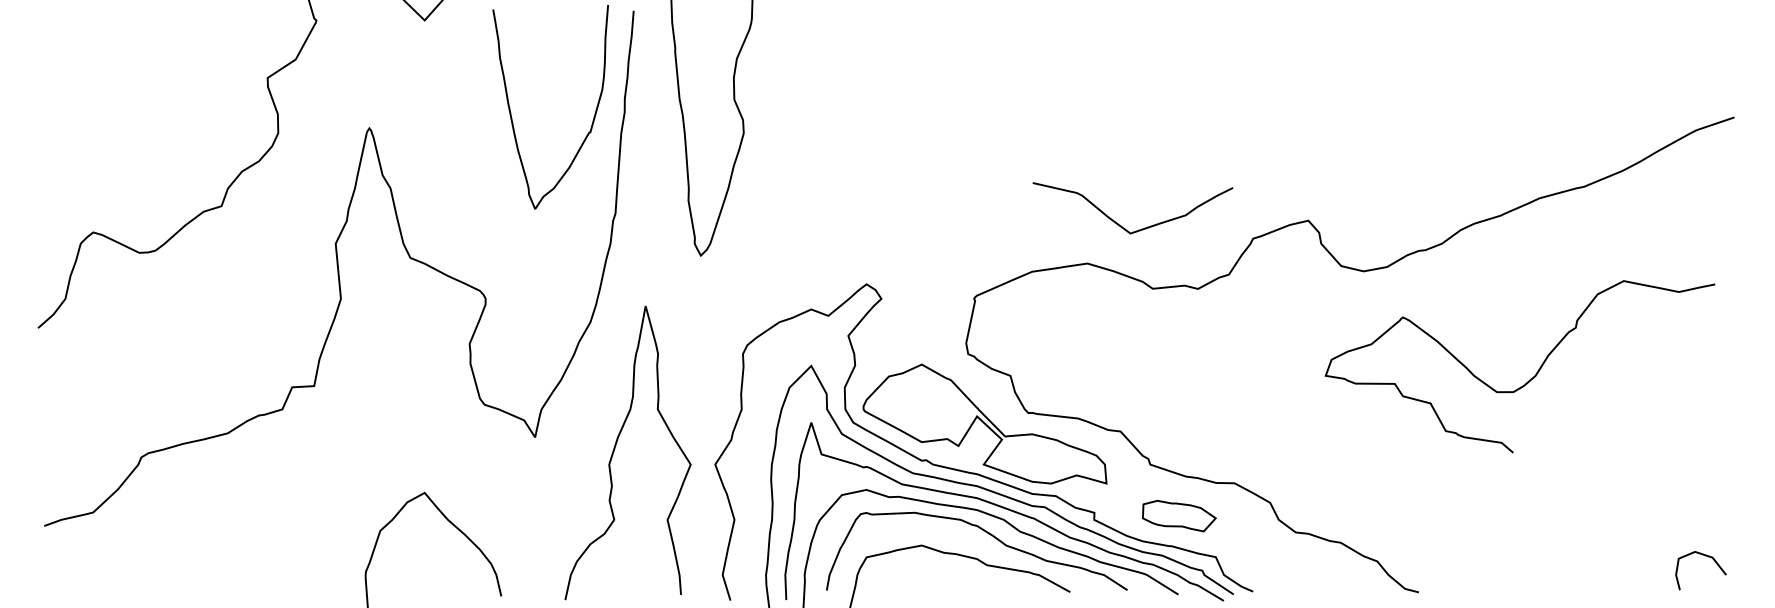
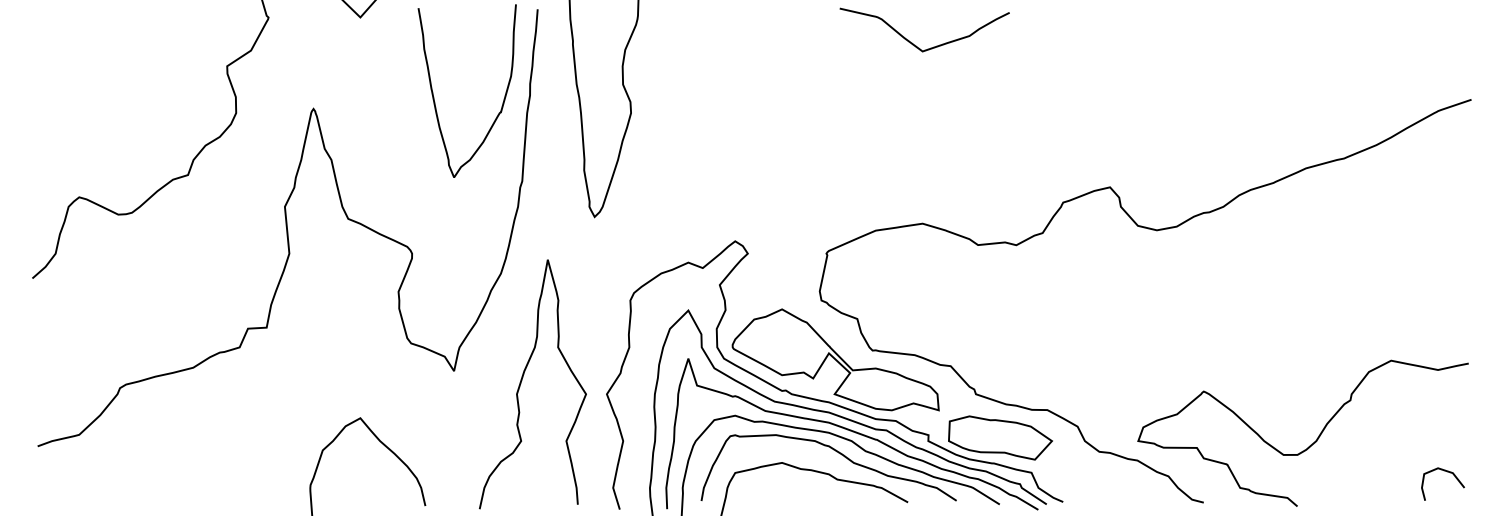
curve: (1121, 225) -> (915, 44), moved
curve: (1529, 379) -> (1311, 444), moved
part: (1179, 515) -> (1000, 437), size x1.67

